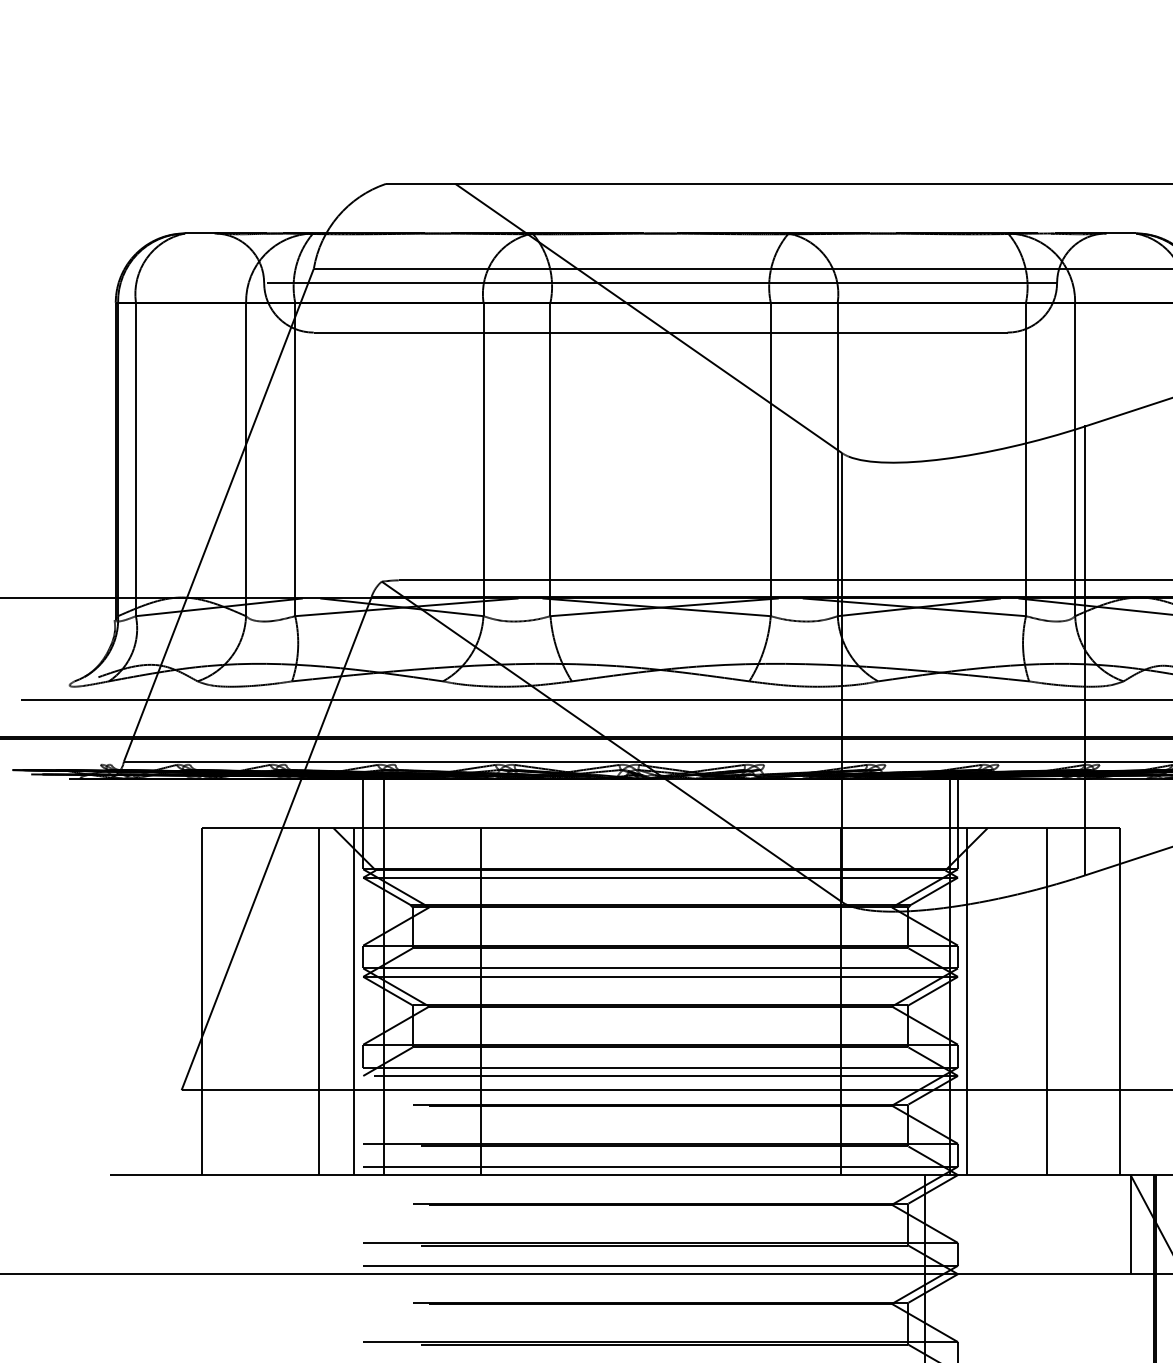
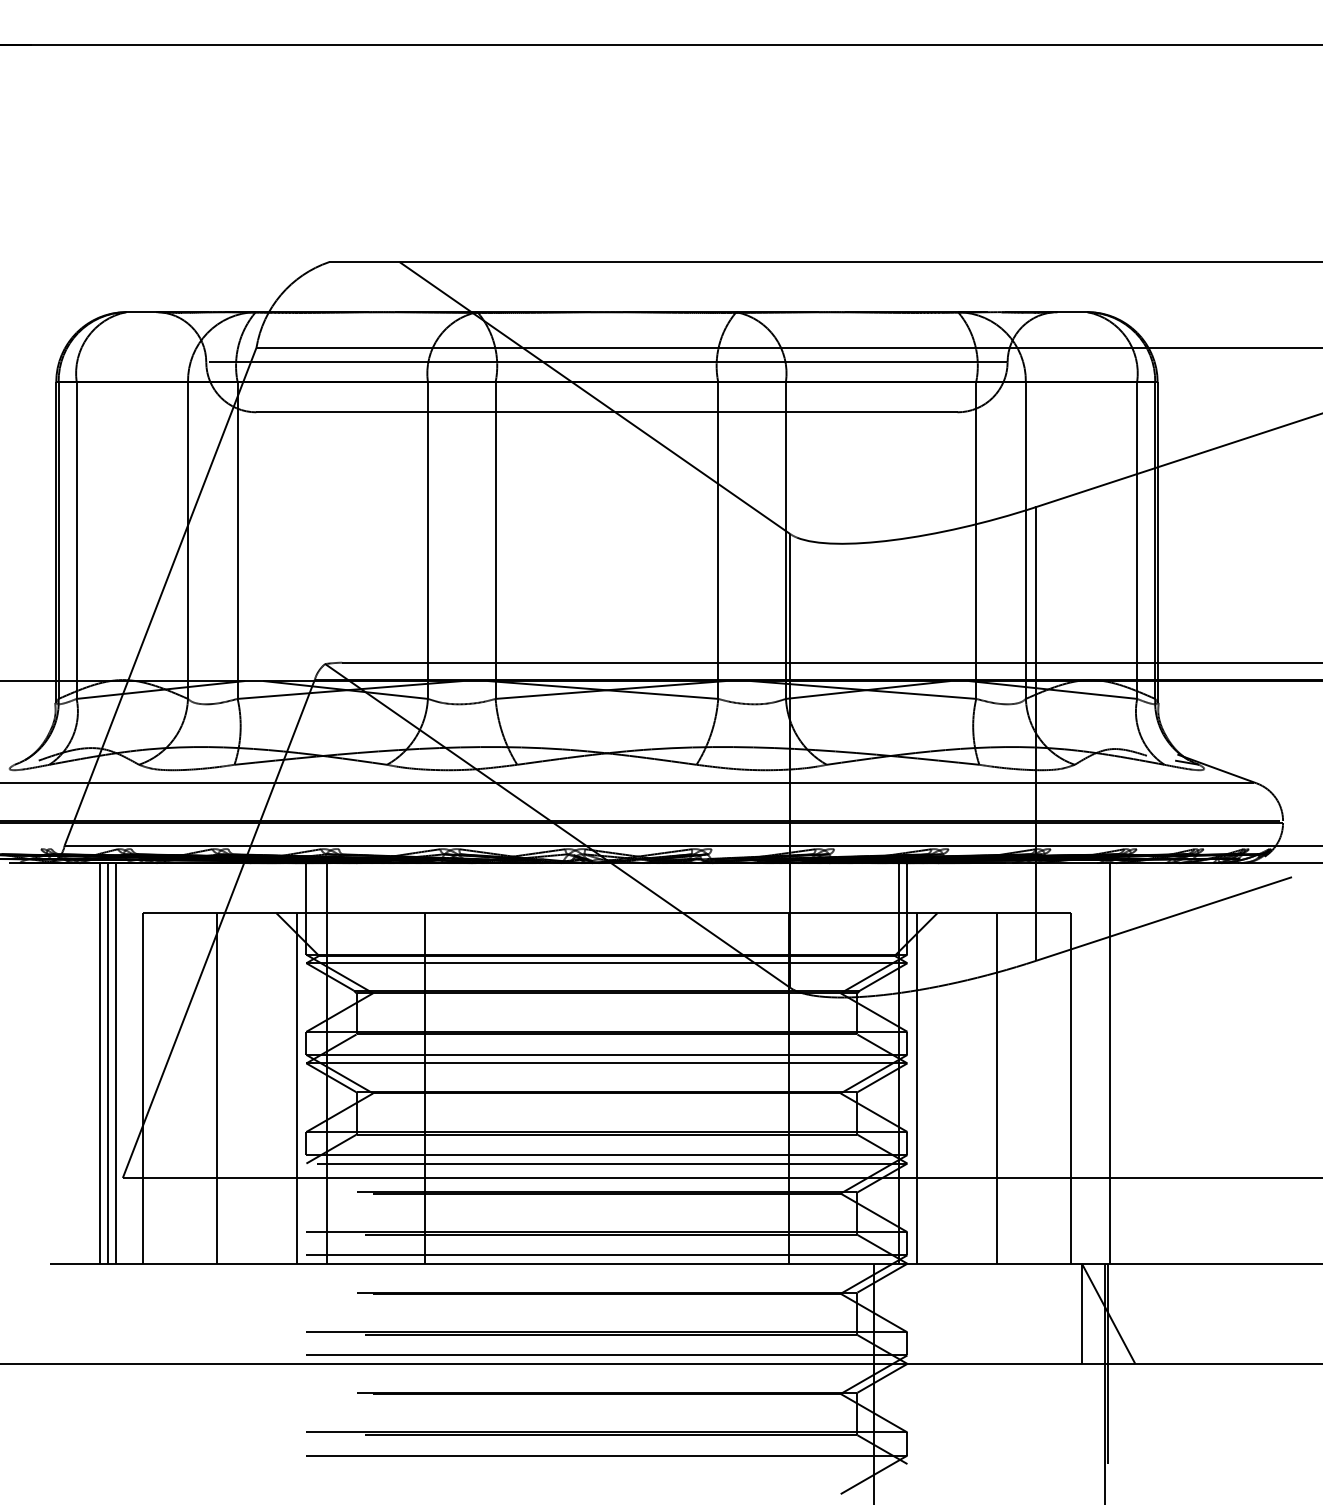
line: (159, 976) -> (100, 1063), added
line: (166, 976) -> (107, 1063), added
line: (174, 976) -> (115, 1063), added
line: (1158, 976) -> (1110, 1063), added
line: (318, 1001) -> (216, 1088), moved

